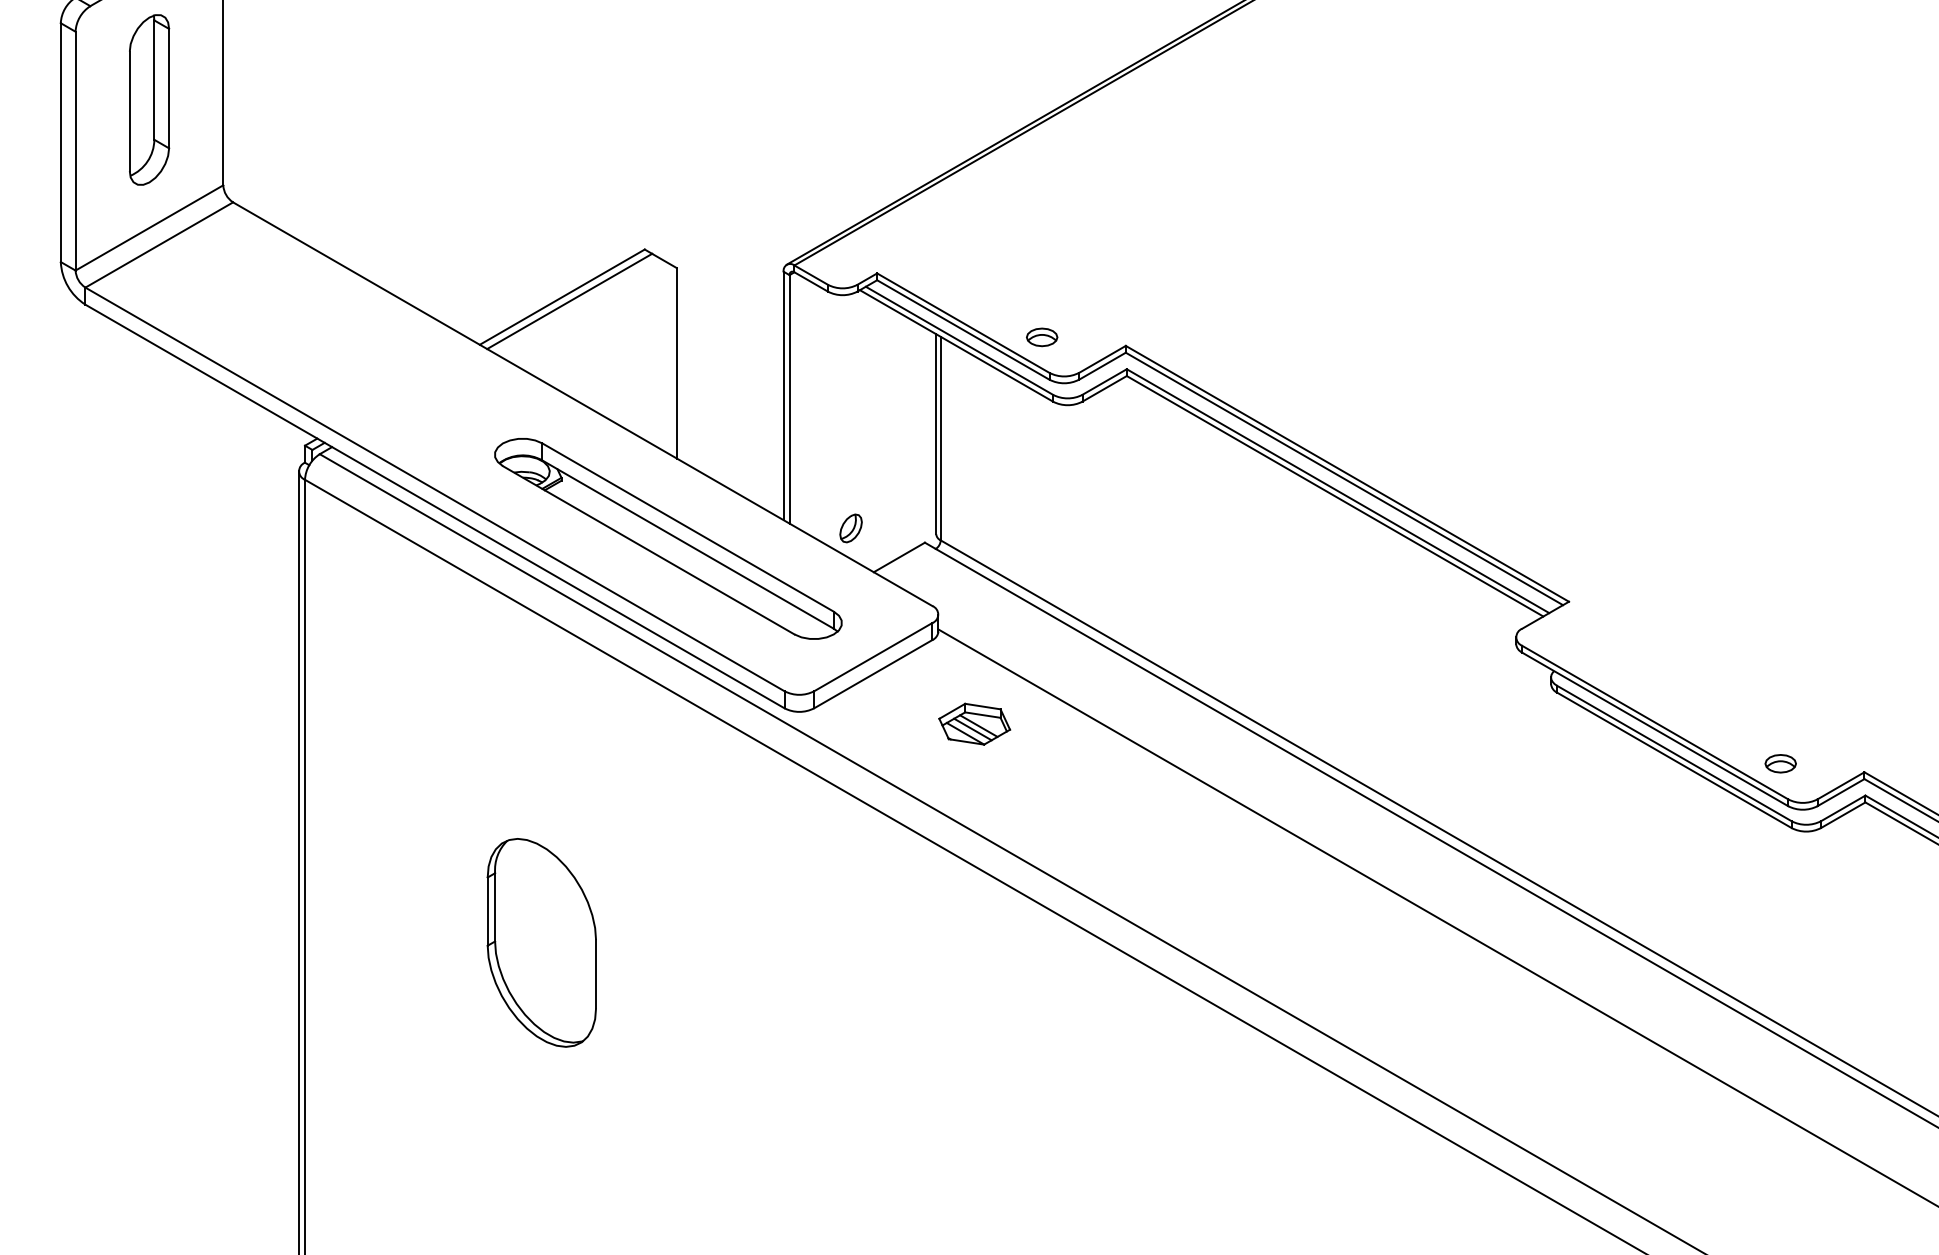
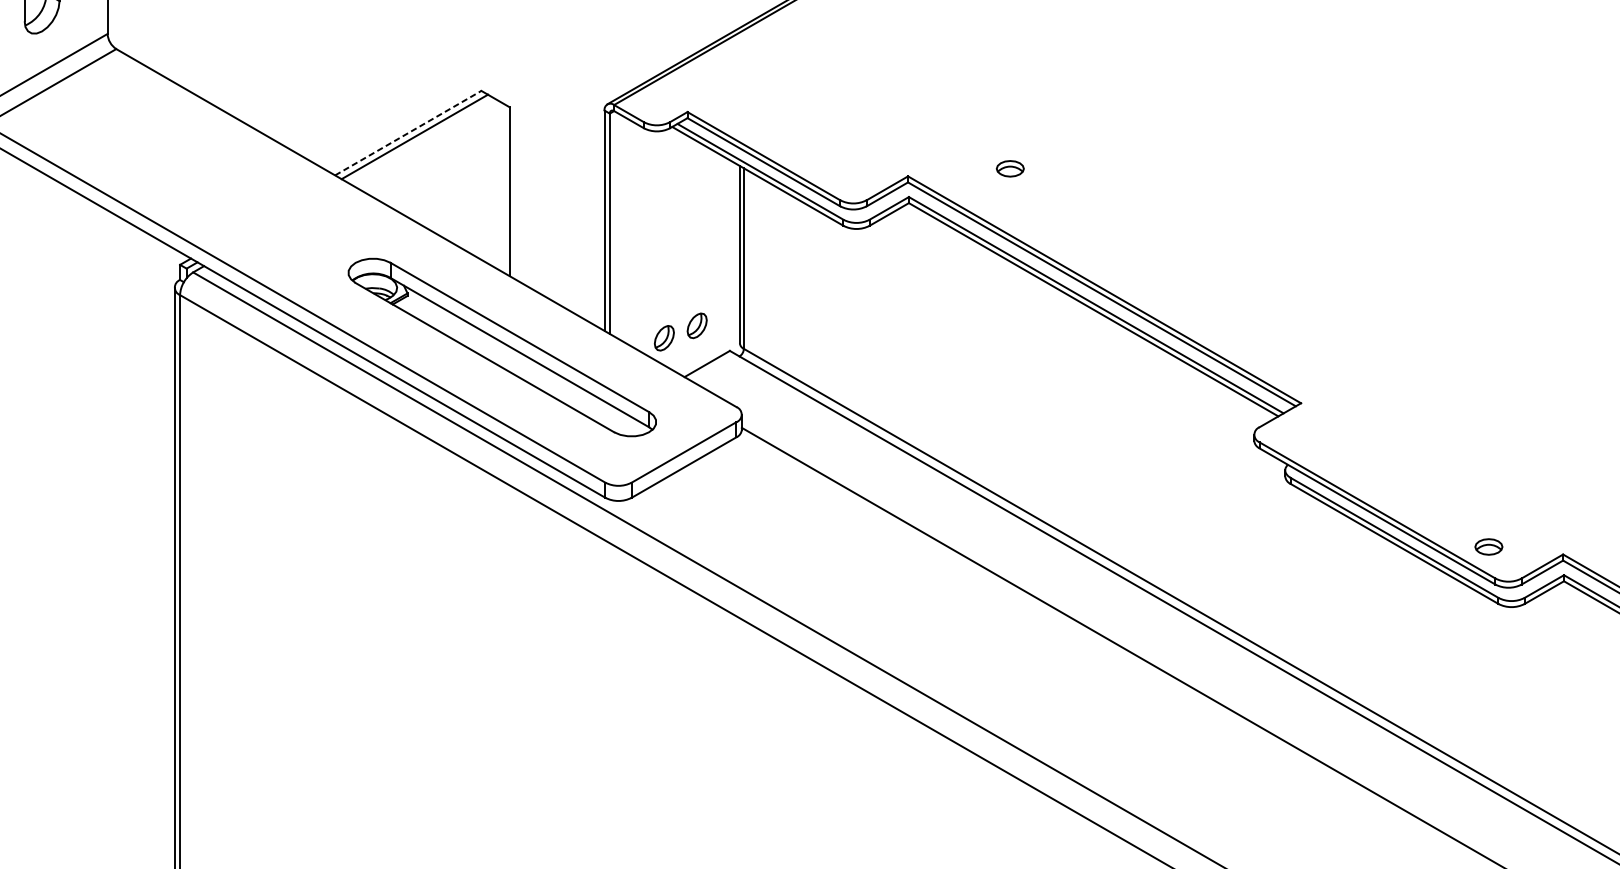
line: (562, 296) -> (408, 132), solid -> dashed
part: (1042, 337) -> (1010, 168), moved
part: (887, 514) -> (696, 325), added
part: (974, 723) -> (773, 511), removed
part: (541, 942) -> (389, 705), removed

